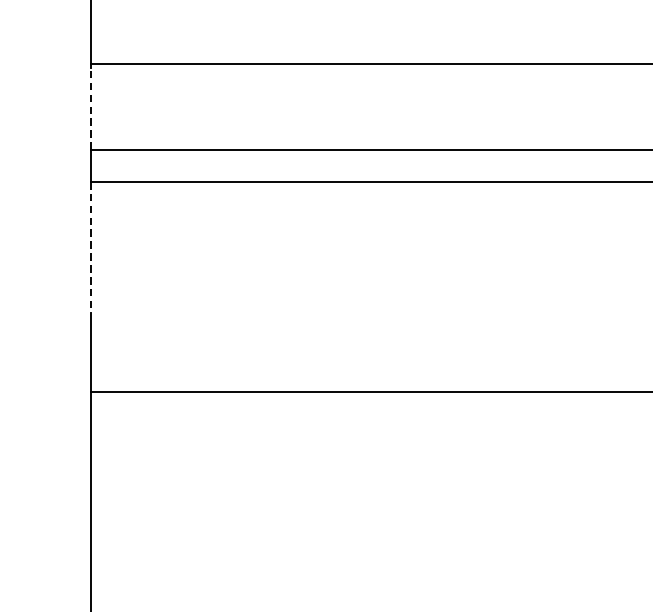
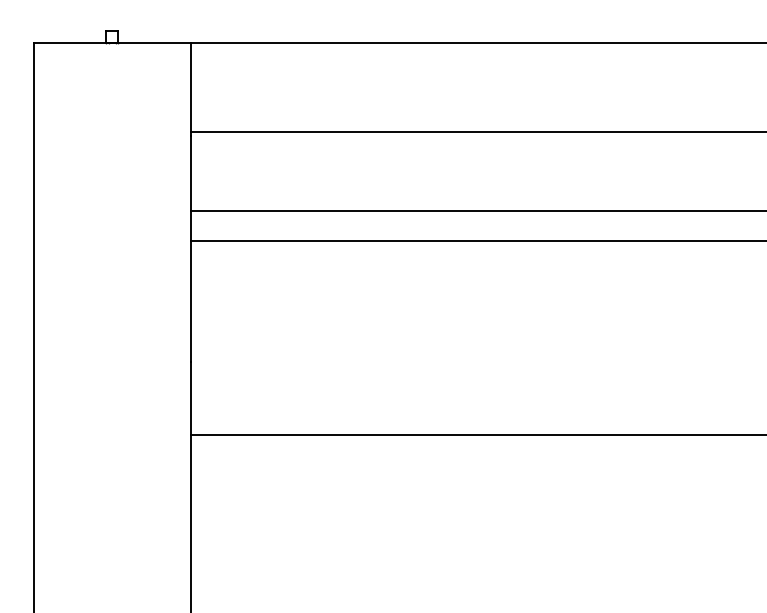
line: (90, 108) -> (190, 173), dashed -> solid
line: (90, 247) -> (190, 301), dashed -> solid

